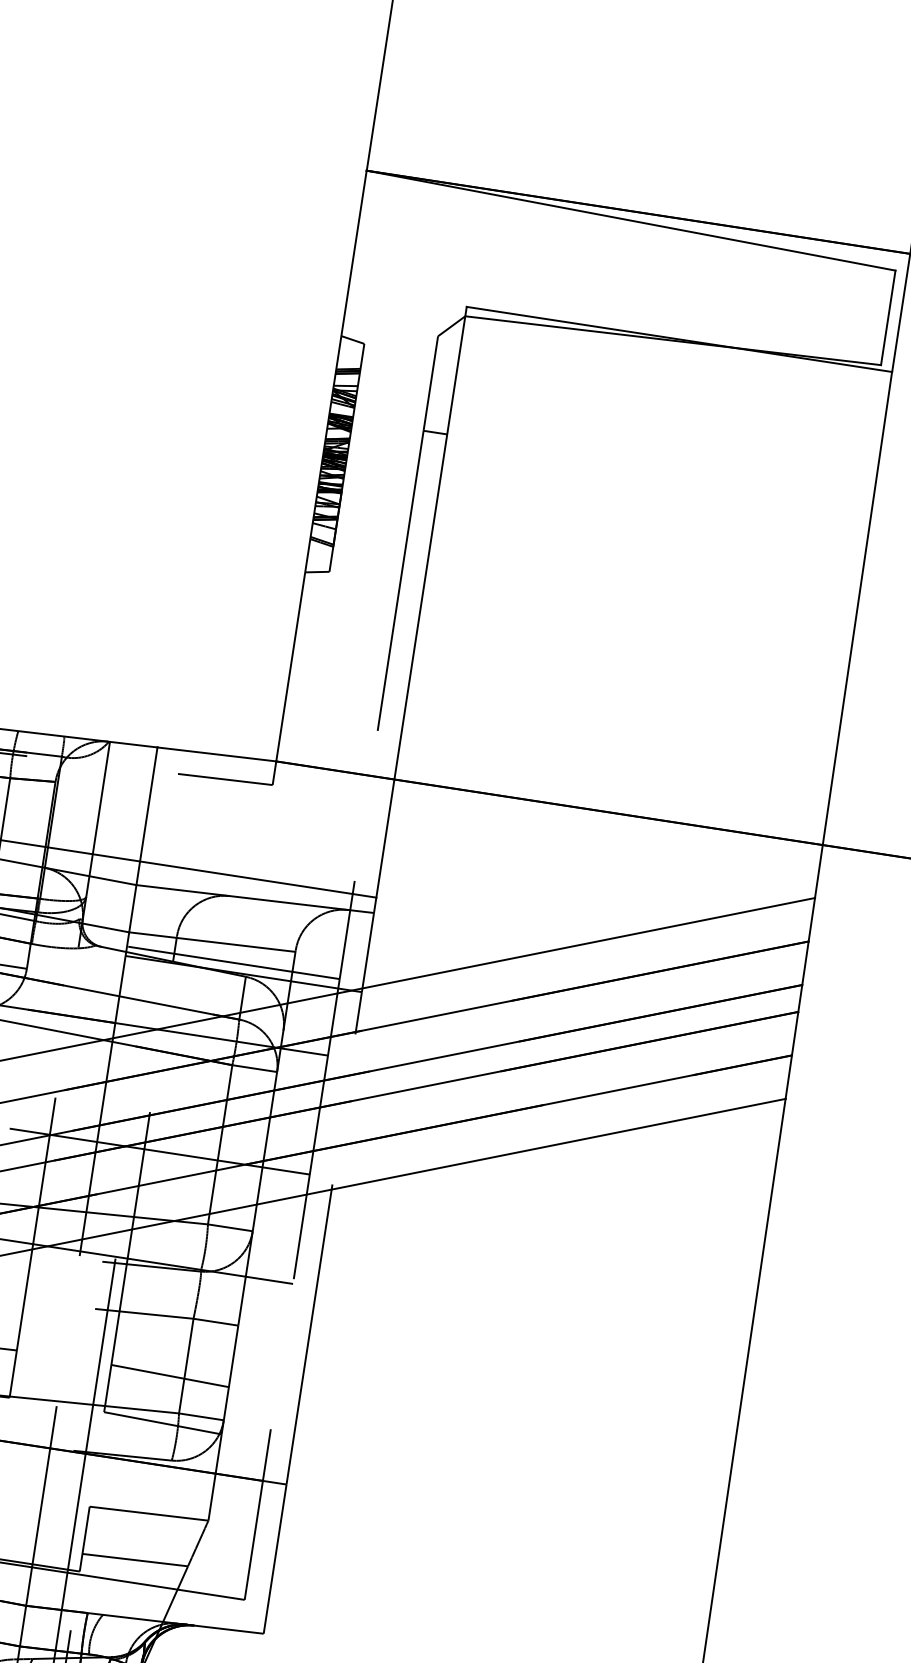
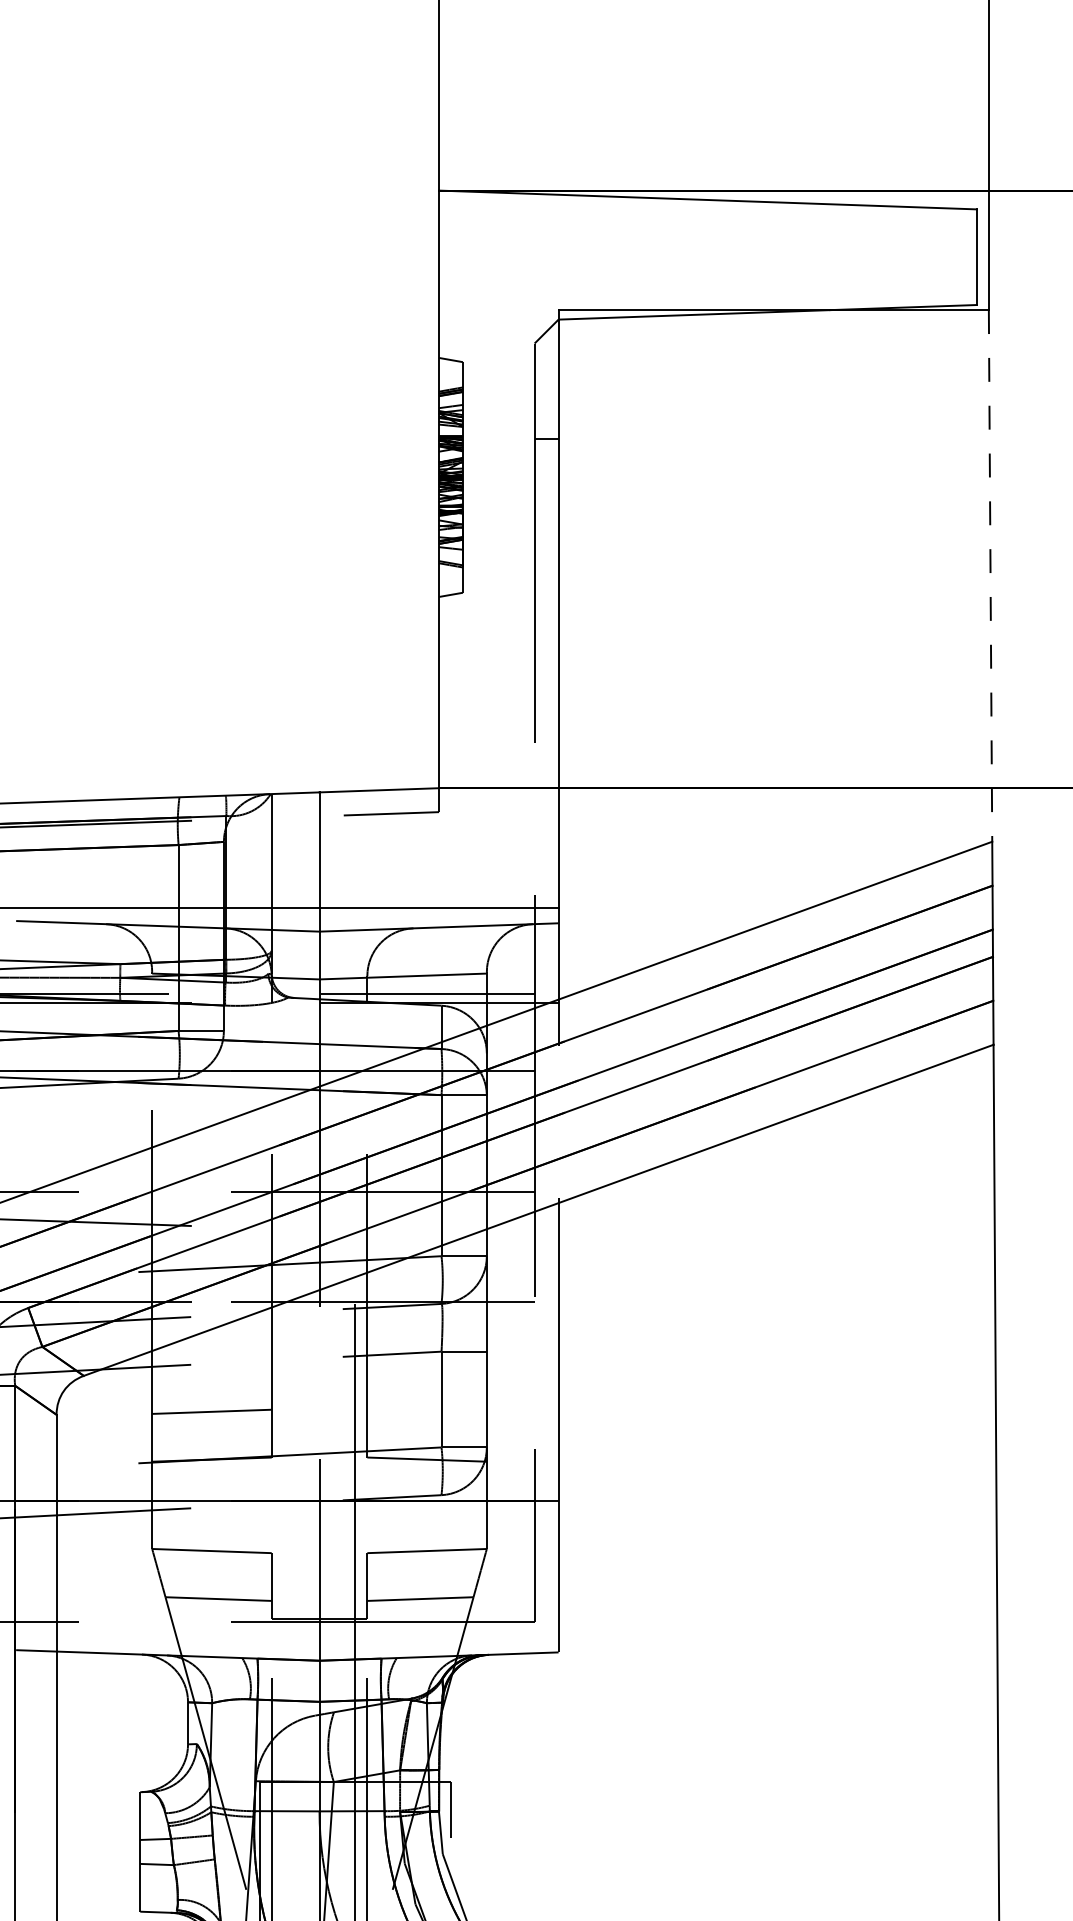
line: (853, 634) -> (990, 575), solid -> dashed
line: (169, 1375) -> (426, 1411), removed

